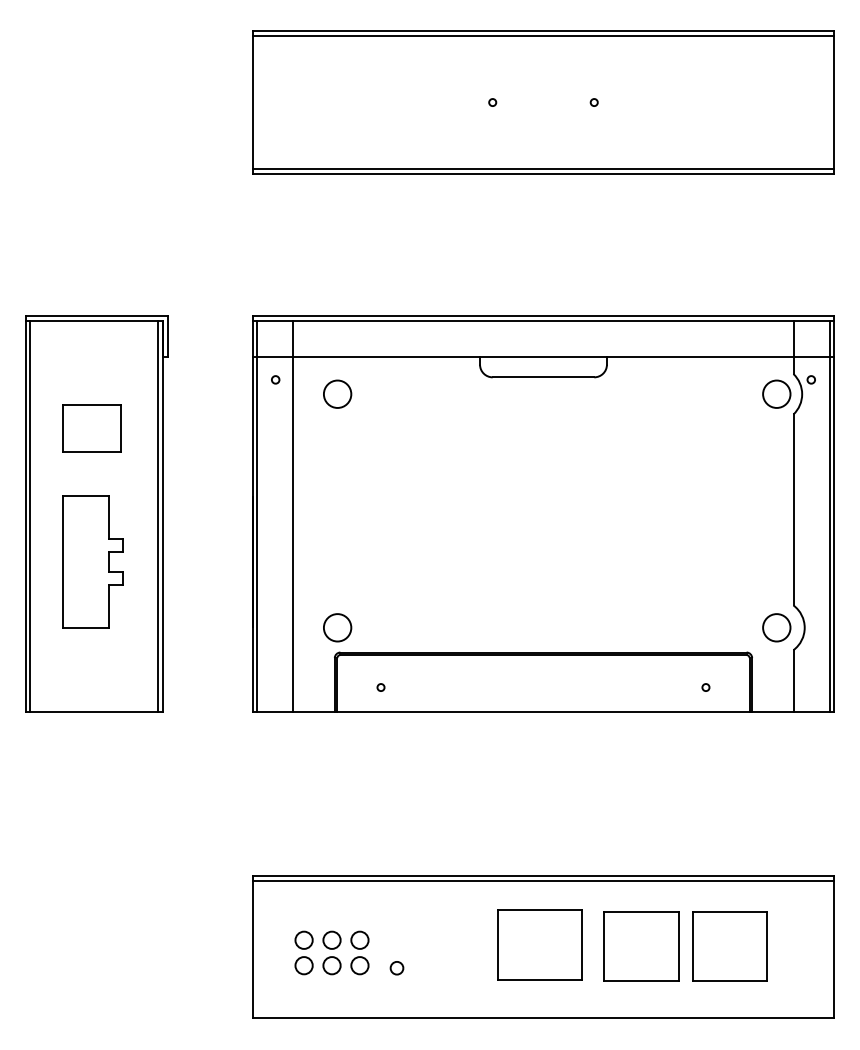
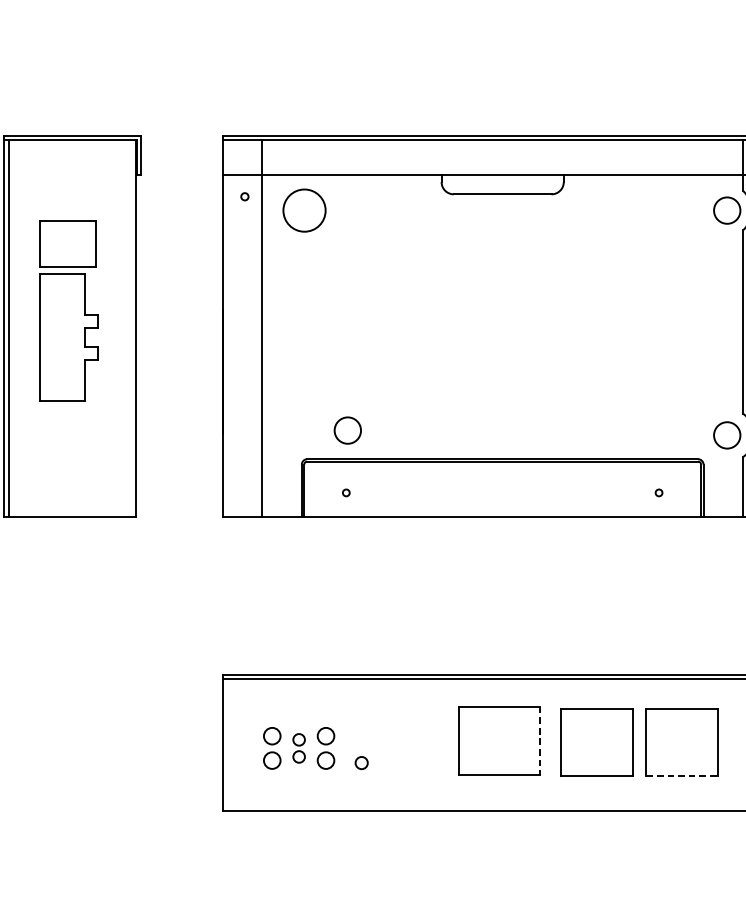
circle: (337, 393) -> (304, 209), size x1.6
line: (158, 516) -> (132, 328), removed
line: (257, 516) -> (227, 328), removed
part: (92, 561) -> (68, 336), moved
circle: (337, 627) -> (347, 430), moved
line: (582, 945) -> (540, 741), solid -> dashed
part: (331, 952) -> (298, 747), size x0.7
line: (730, 981) -> (682, 775), solid -> dashed

